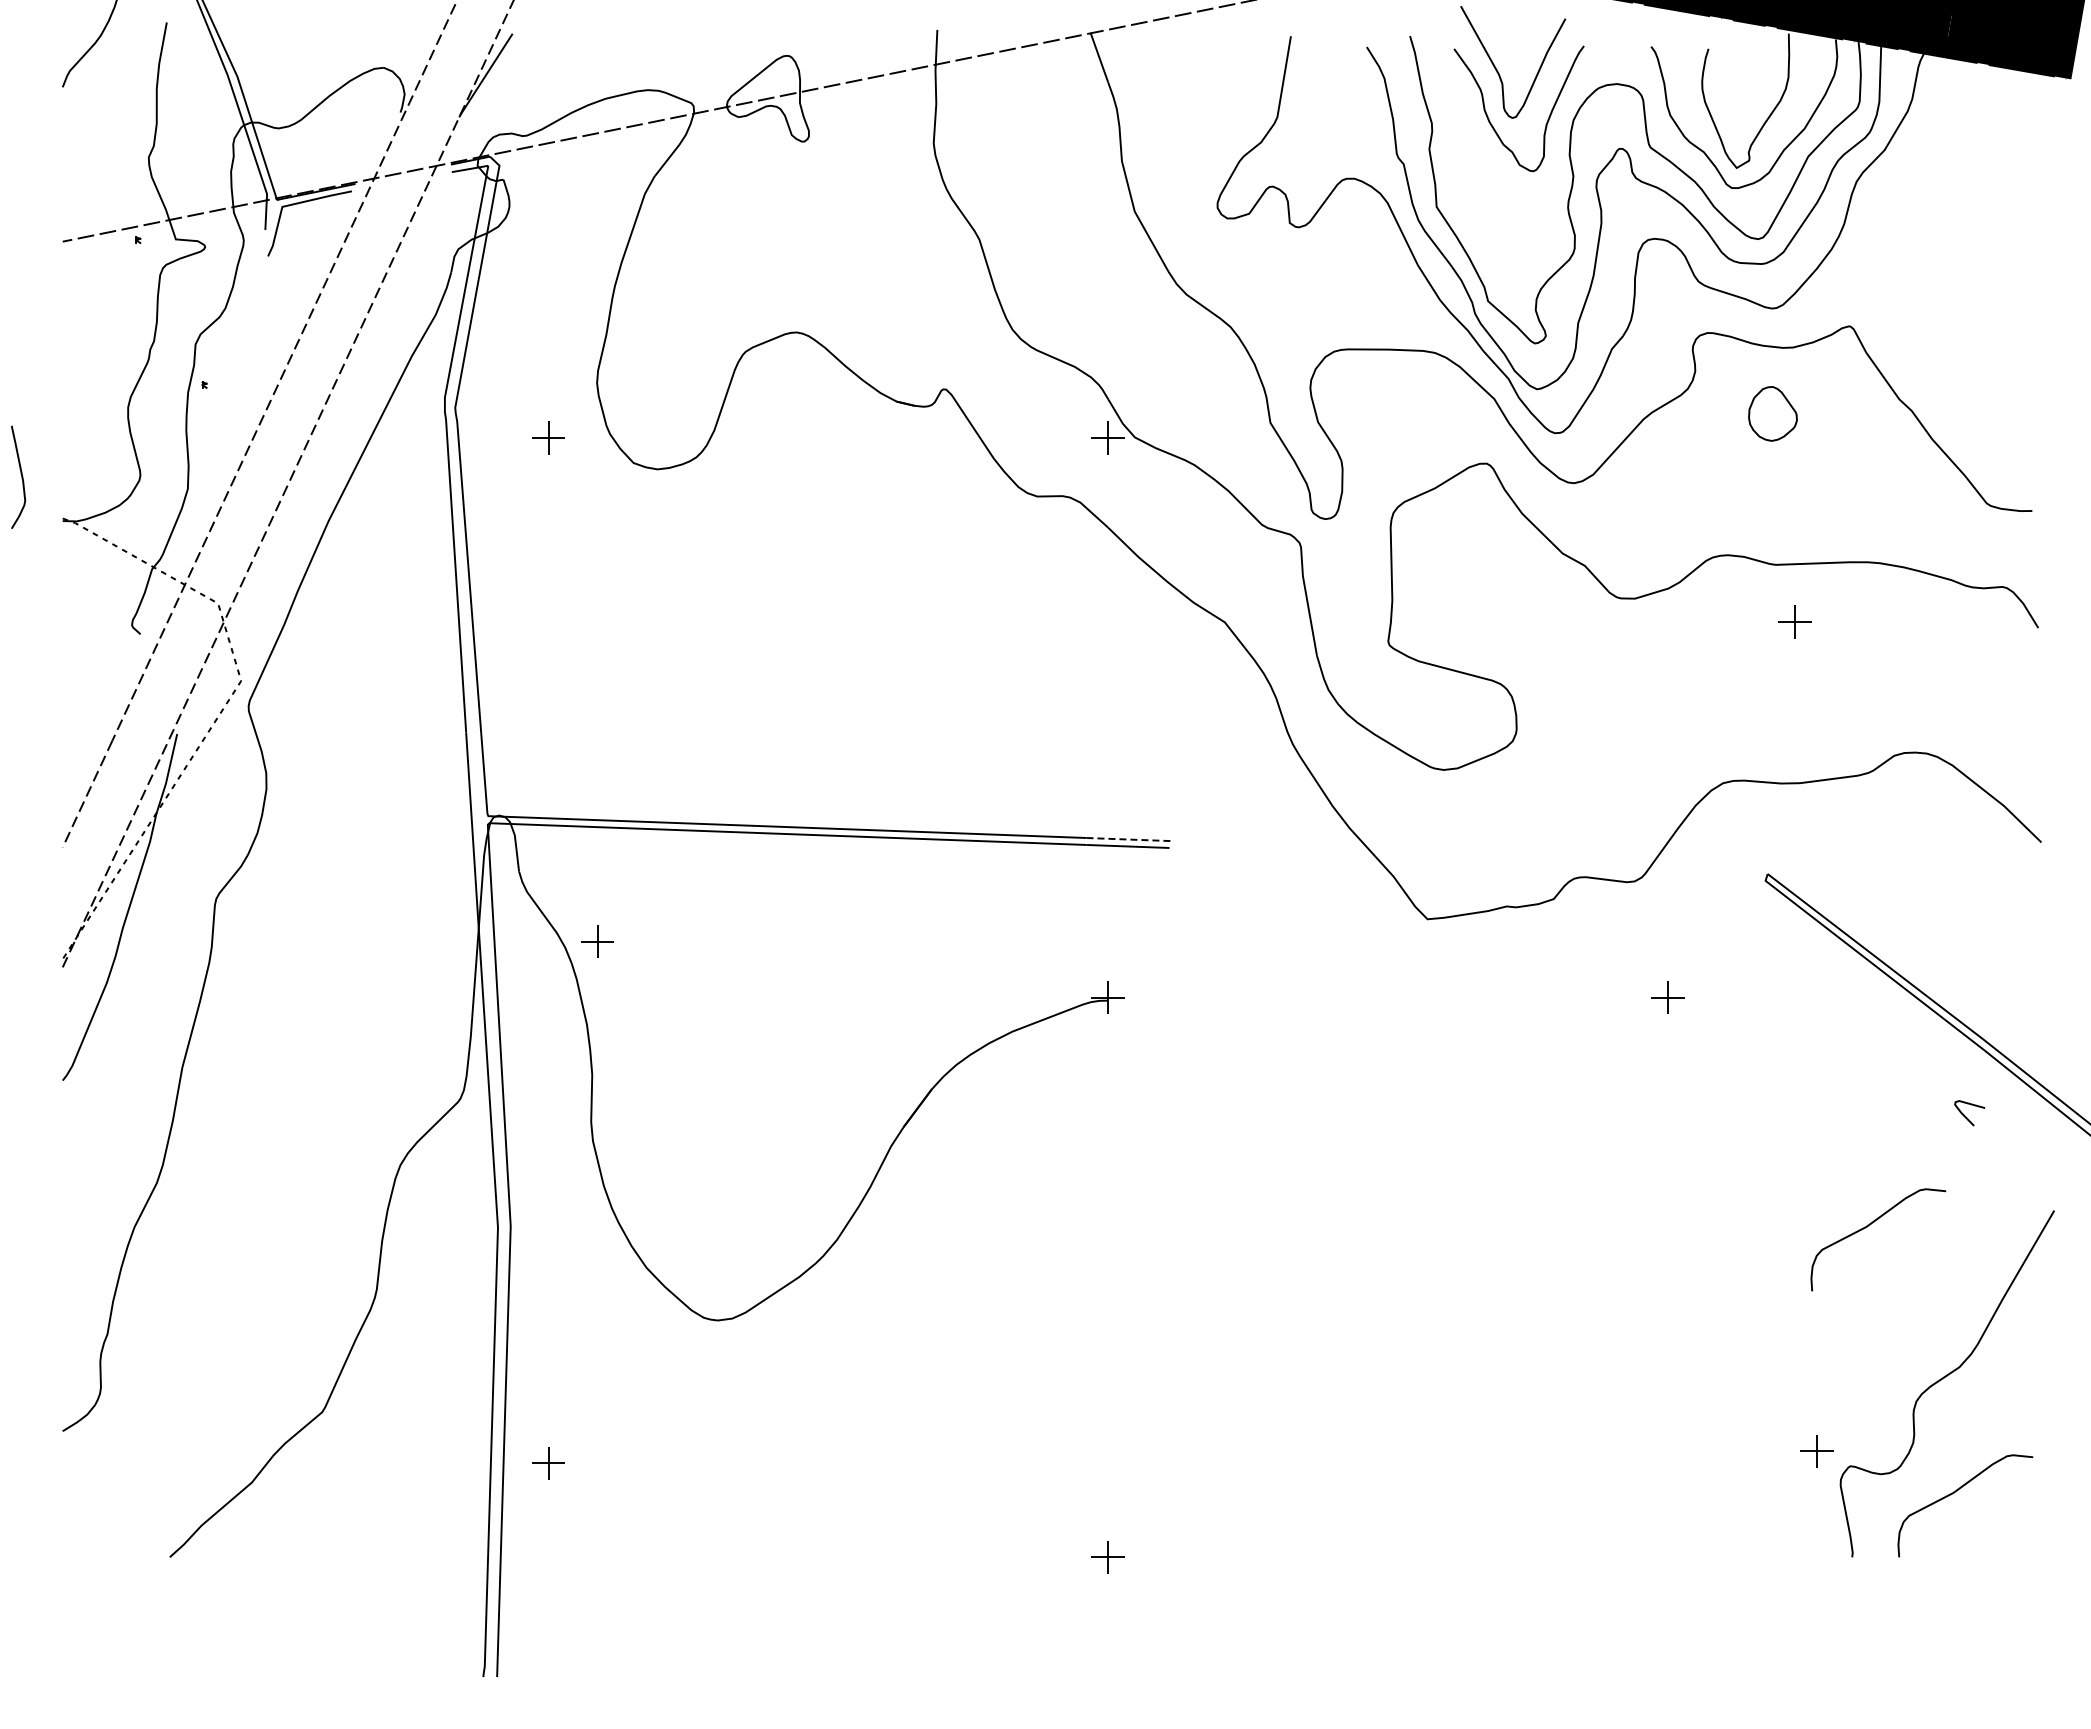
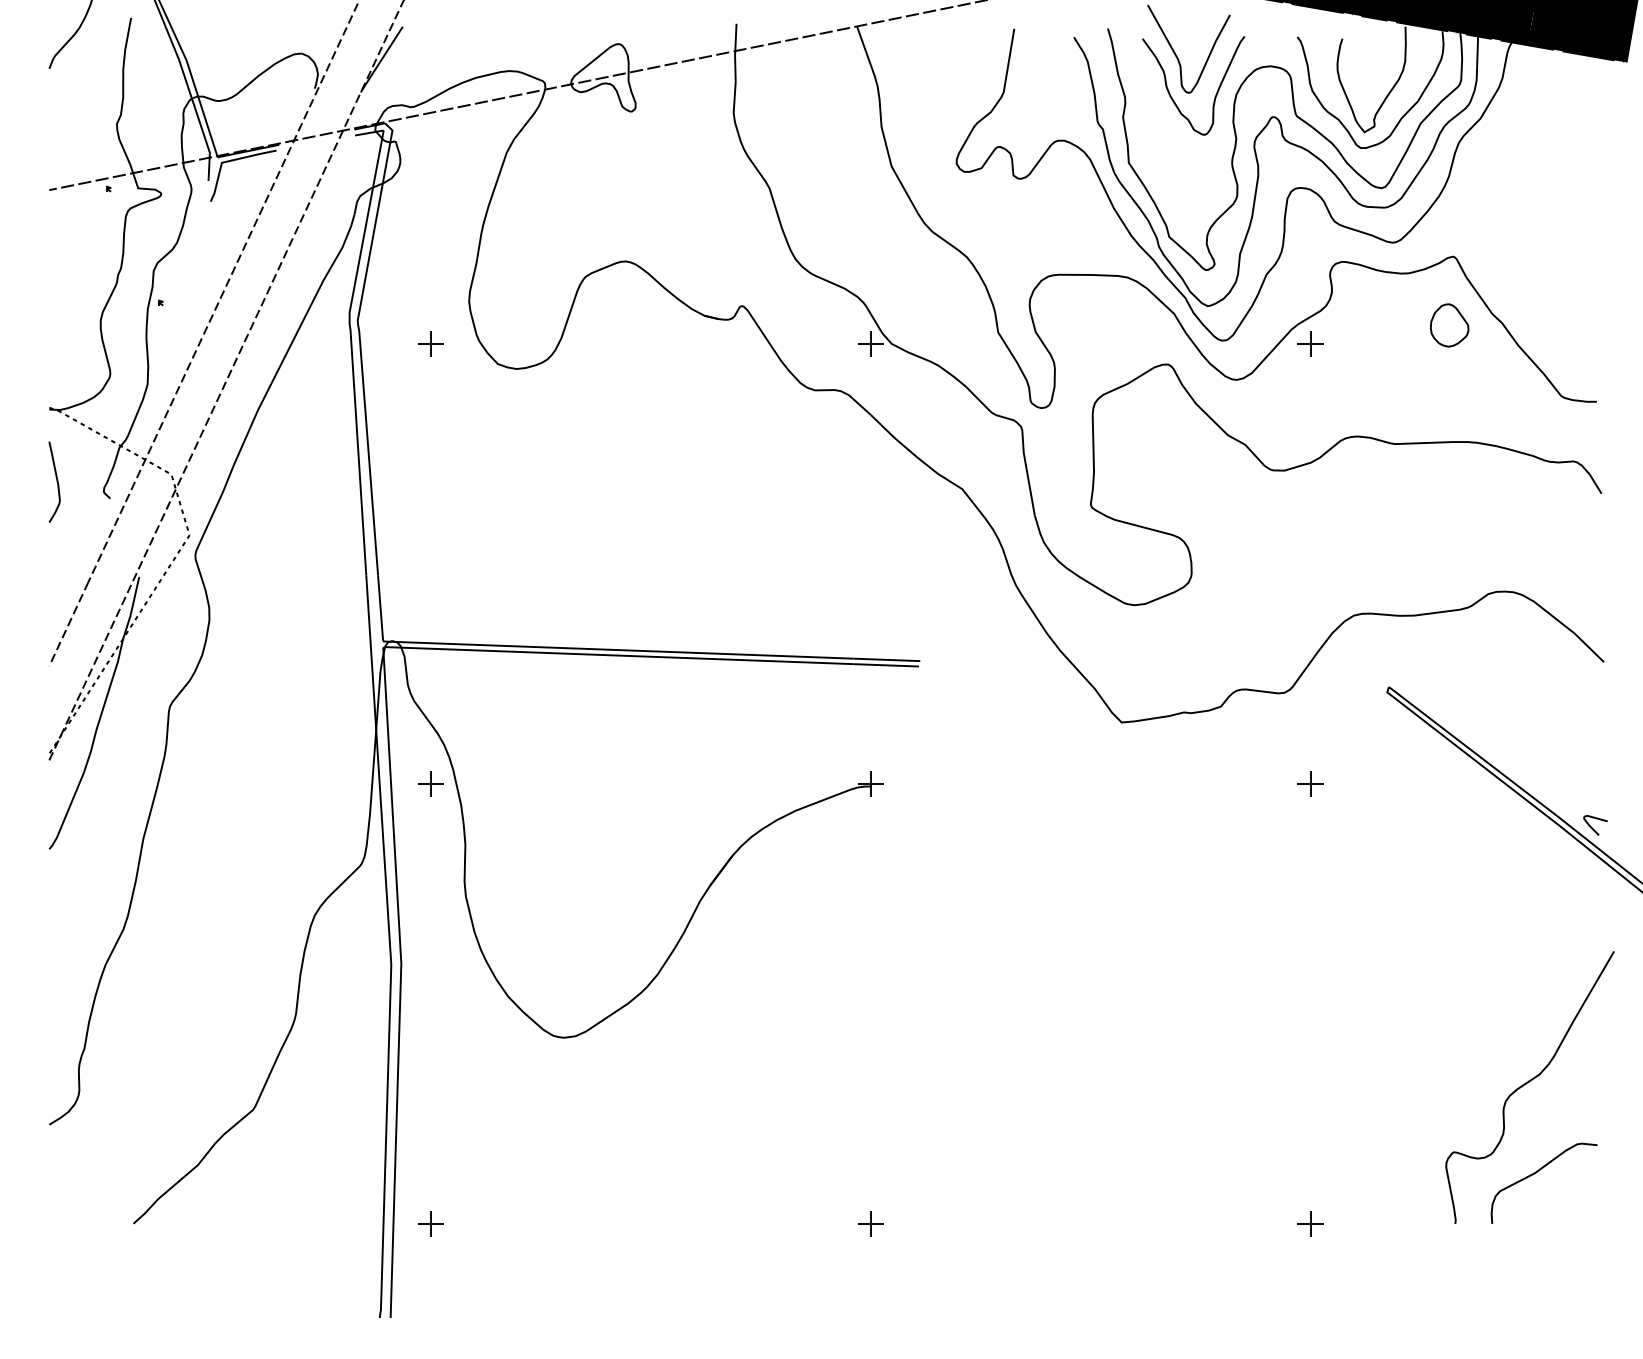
part: (1772, 413) -> (1449, 325), moved
curve: (20, 474) -> (56, 479), moved
part: (1794, 621) -> (1310, 344), moved
line: (1129, 839) -> (887, 659), dashed -> solid
part: (597, 941) -> (431, 783), moved
curve: (1966, 1116) -> (1593, 827), moved
curve: (1870, 1225) -> (1469, 963), removed
part: (1816, 1451) -> (1310, 1223), moved
part: (548, 1463) -> (431, 1223), moved

